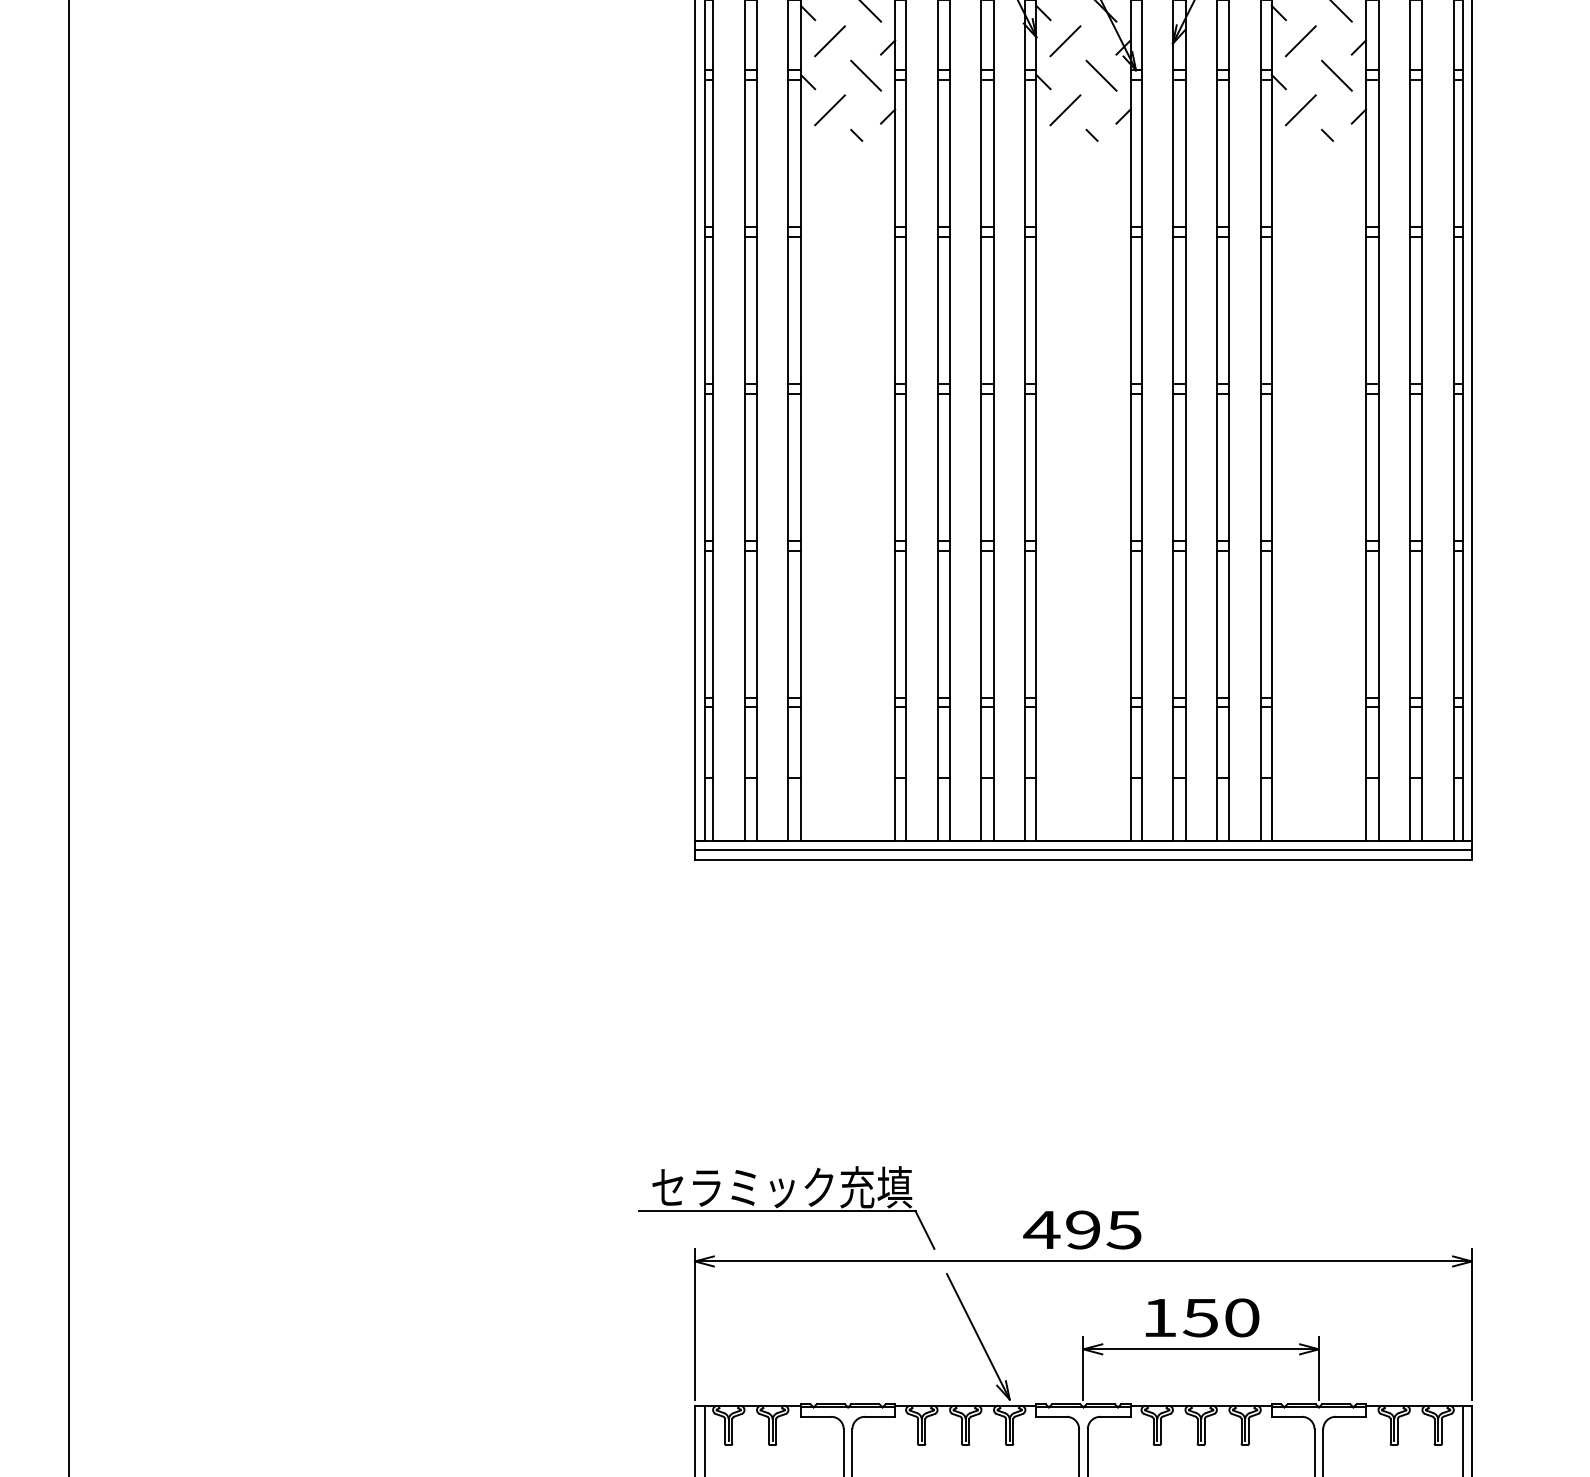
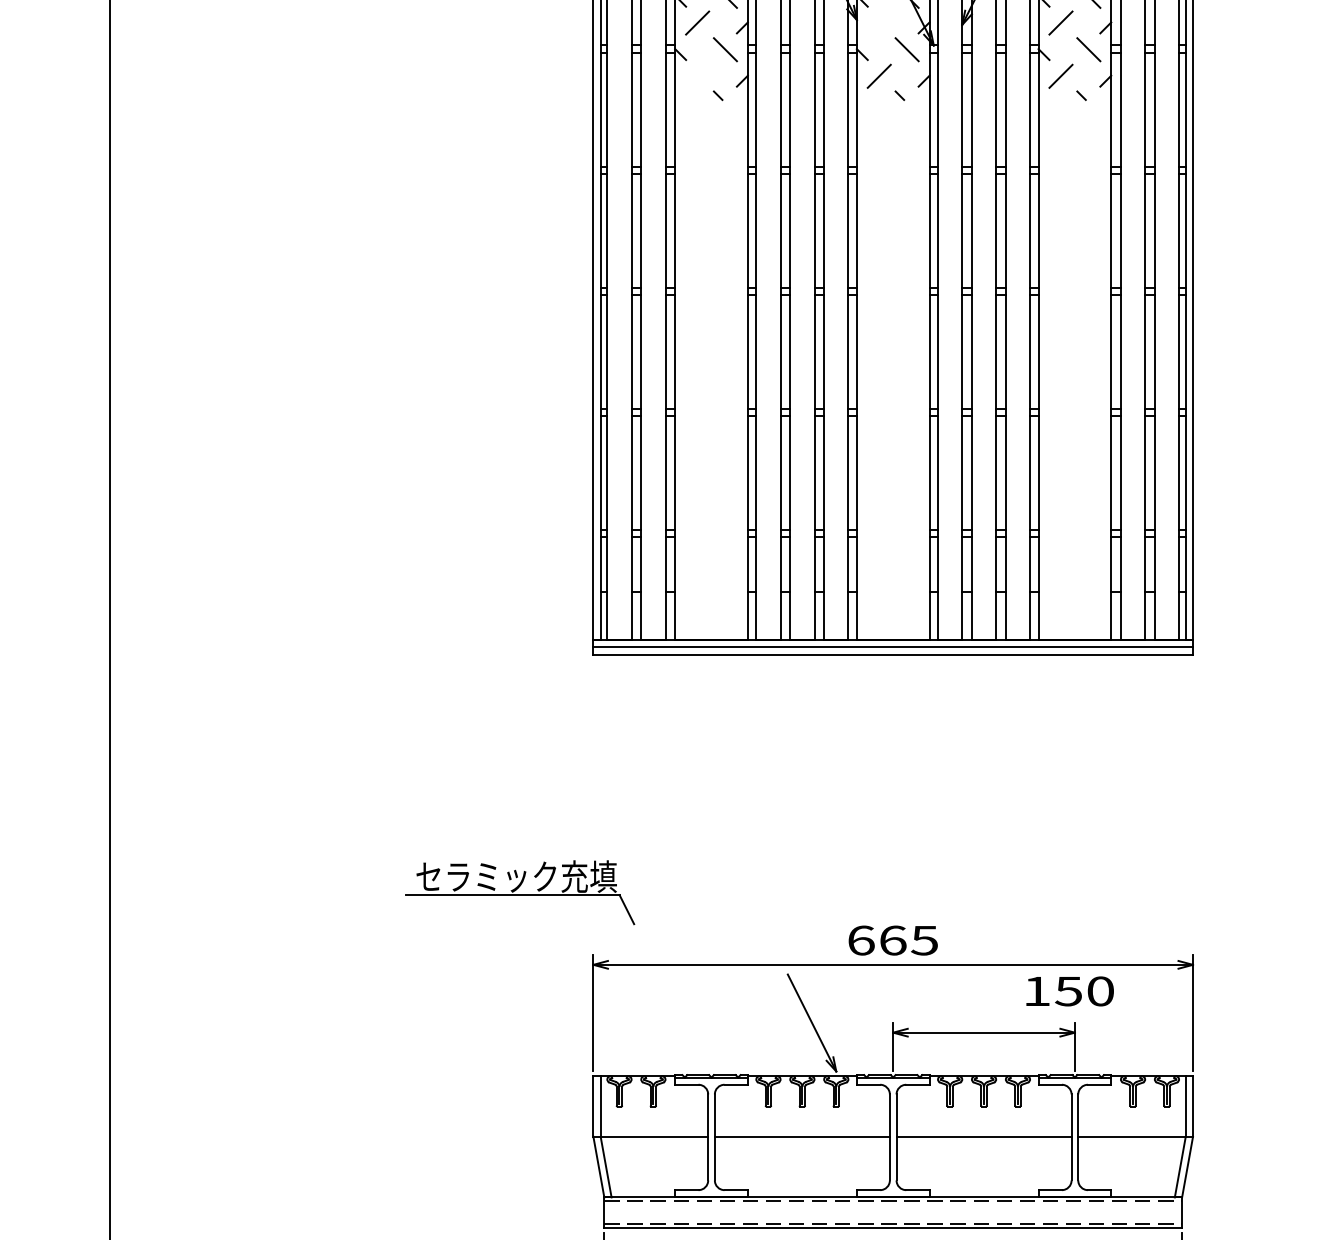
line: (1064, 40) -> (878, 22), removed
line: (829, 109) -> (697, 75), removed
part: (787, 1207) -> (520, 892), moved
text: (1061, 1229) -> (876, 940), 495 -> 665
text: (1201, 1317) -> (1069, 991), moved

